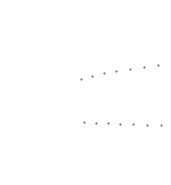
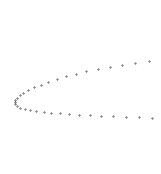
part: (44, 91) -> (41, 86), added

